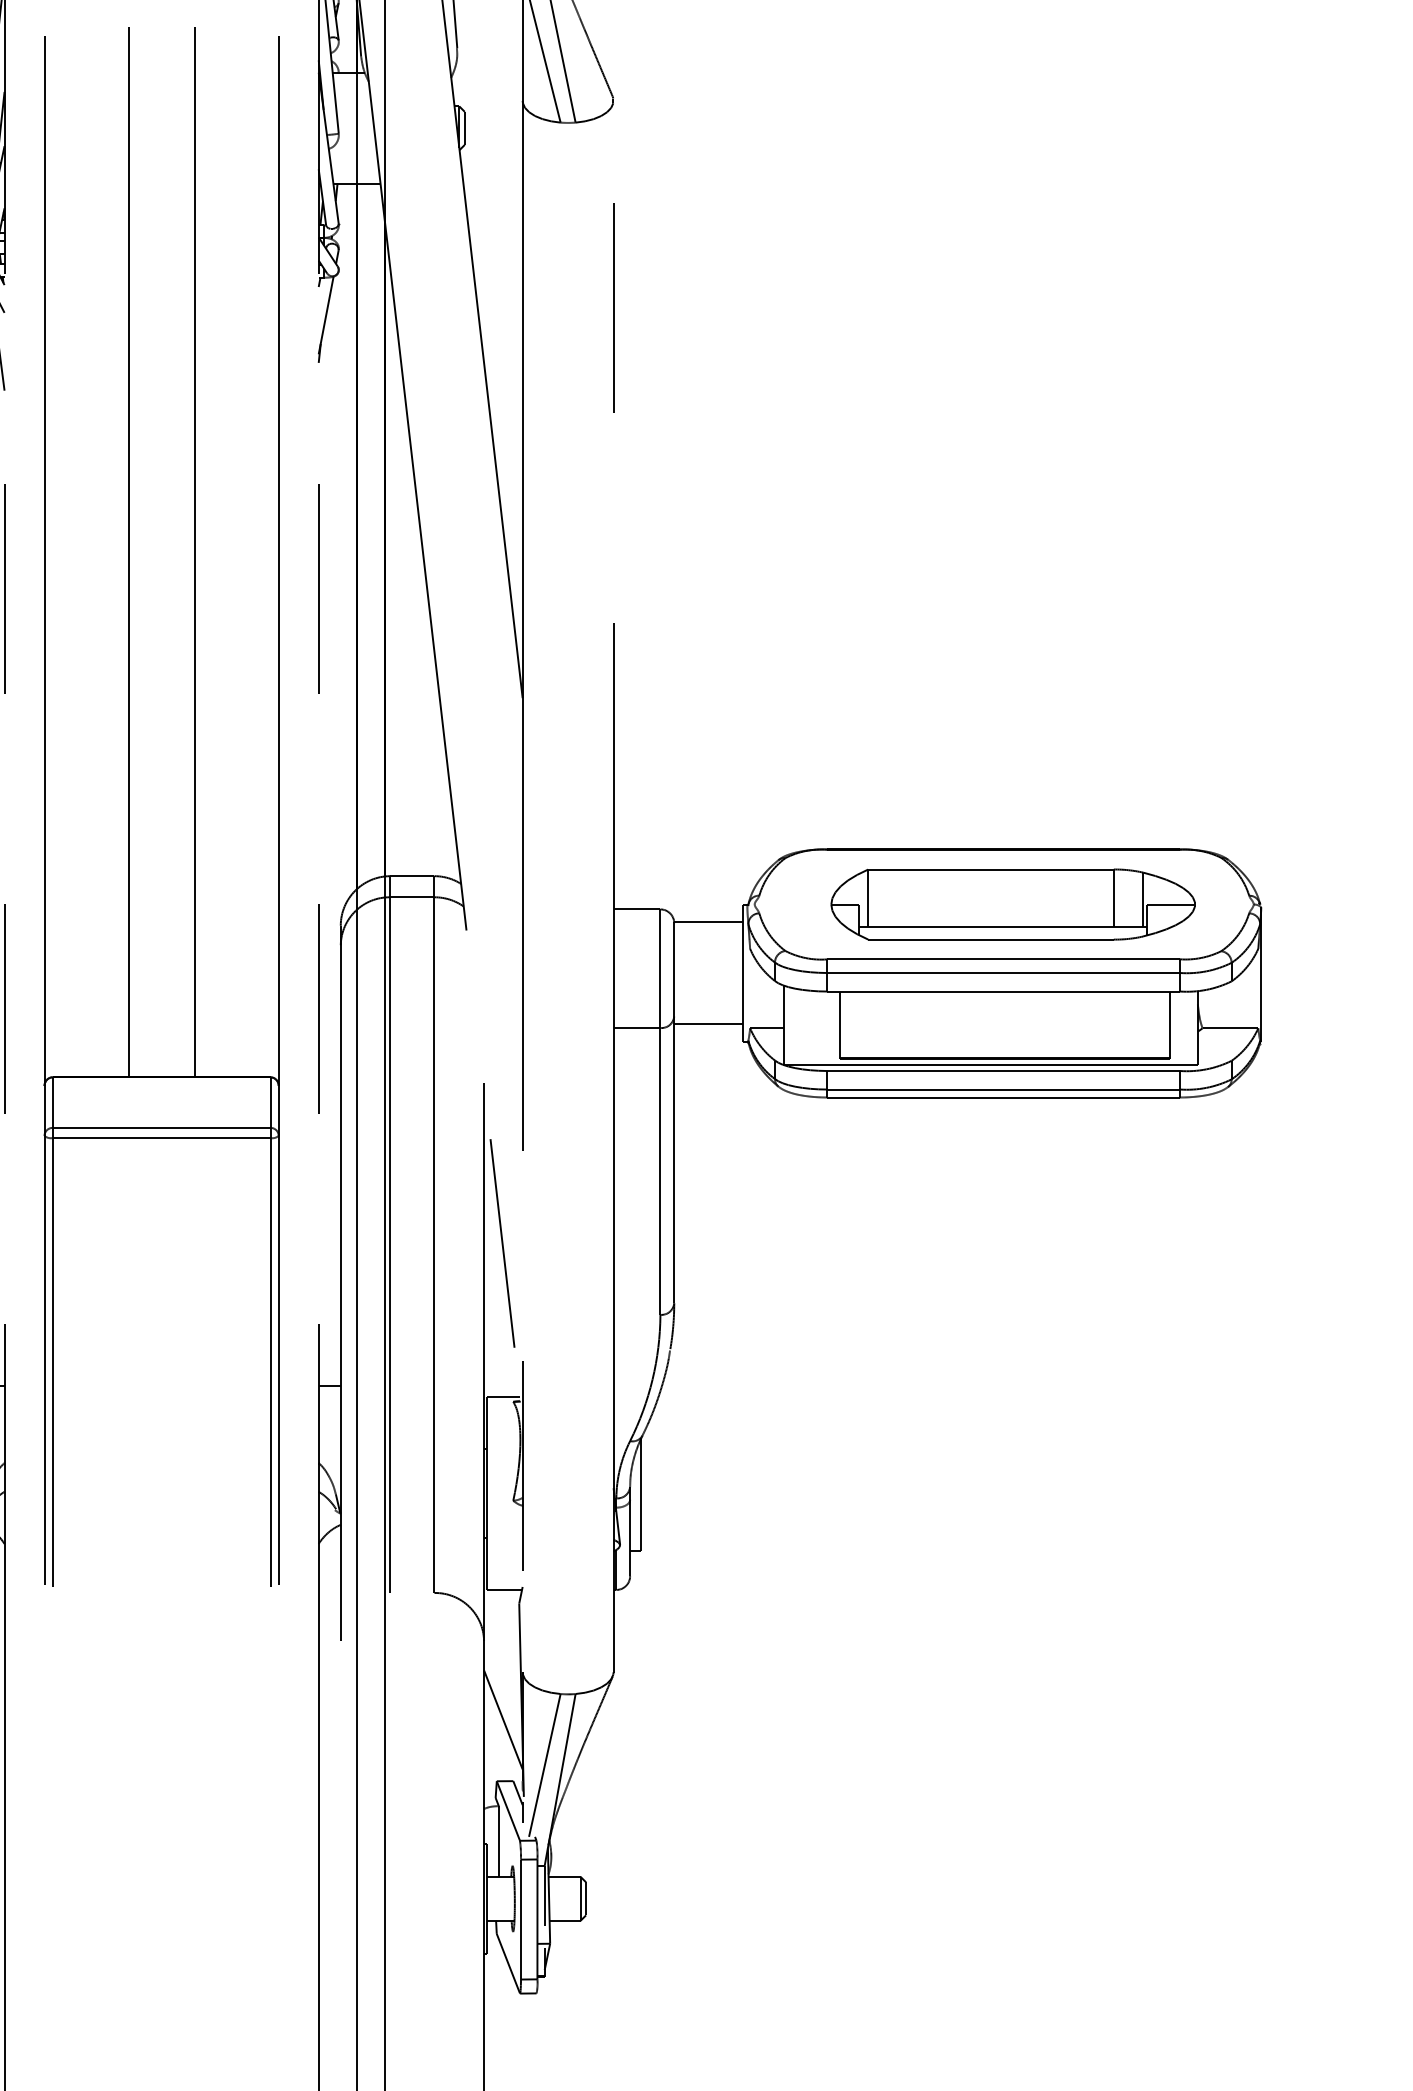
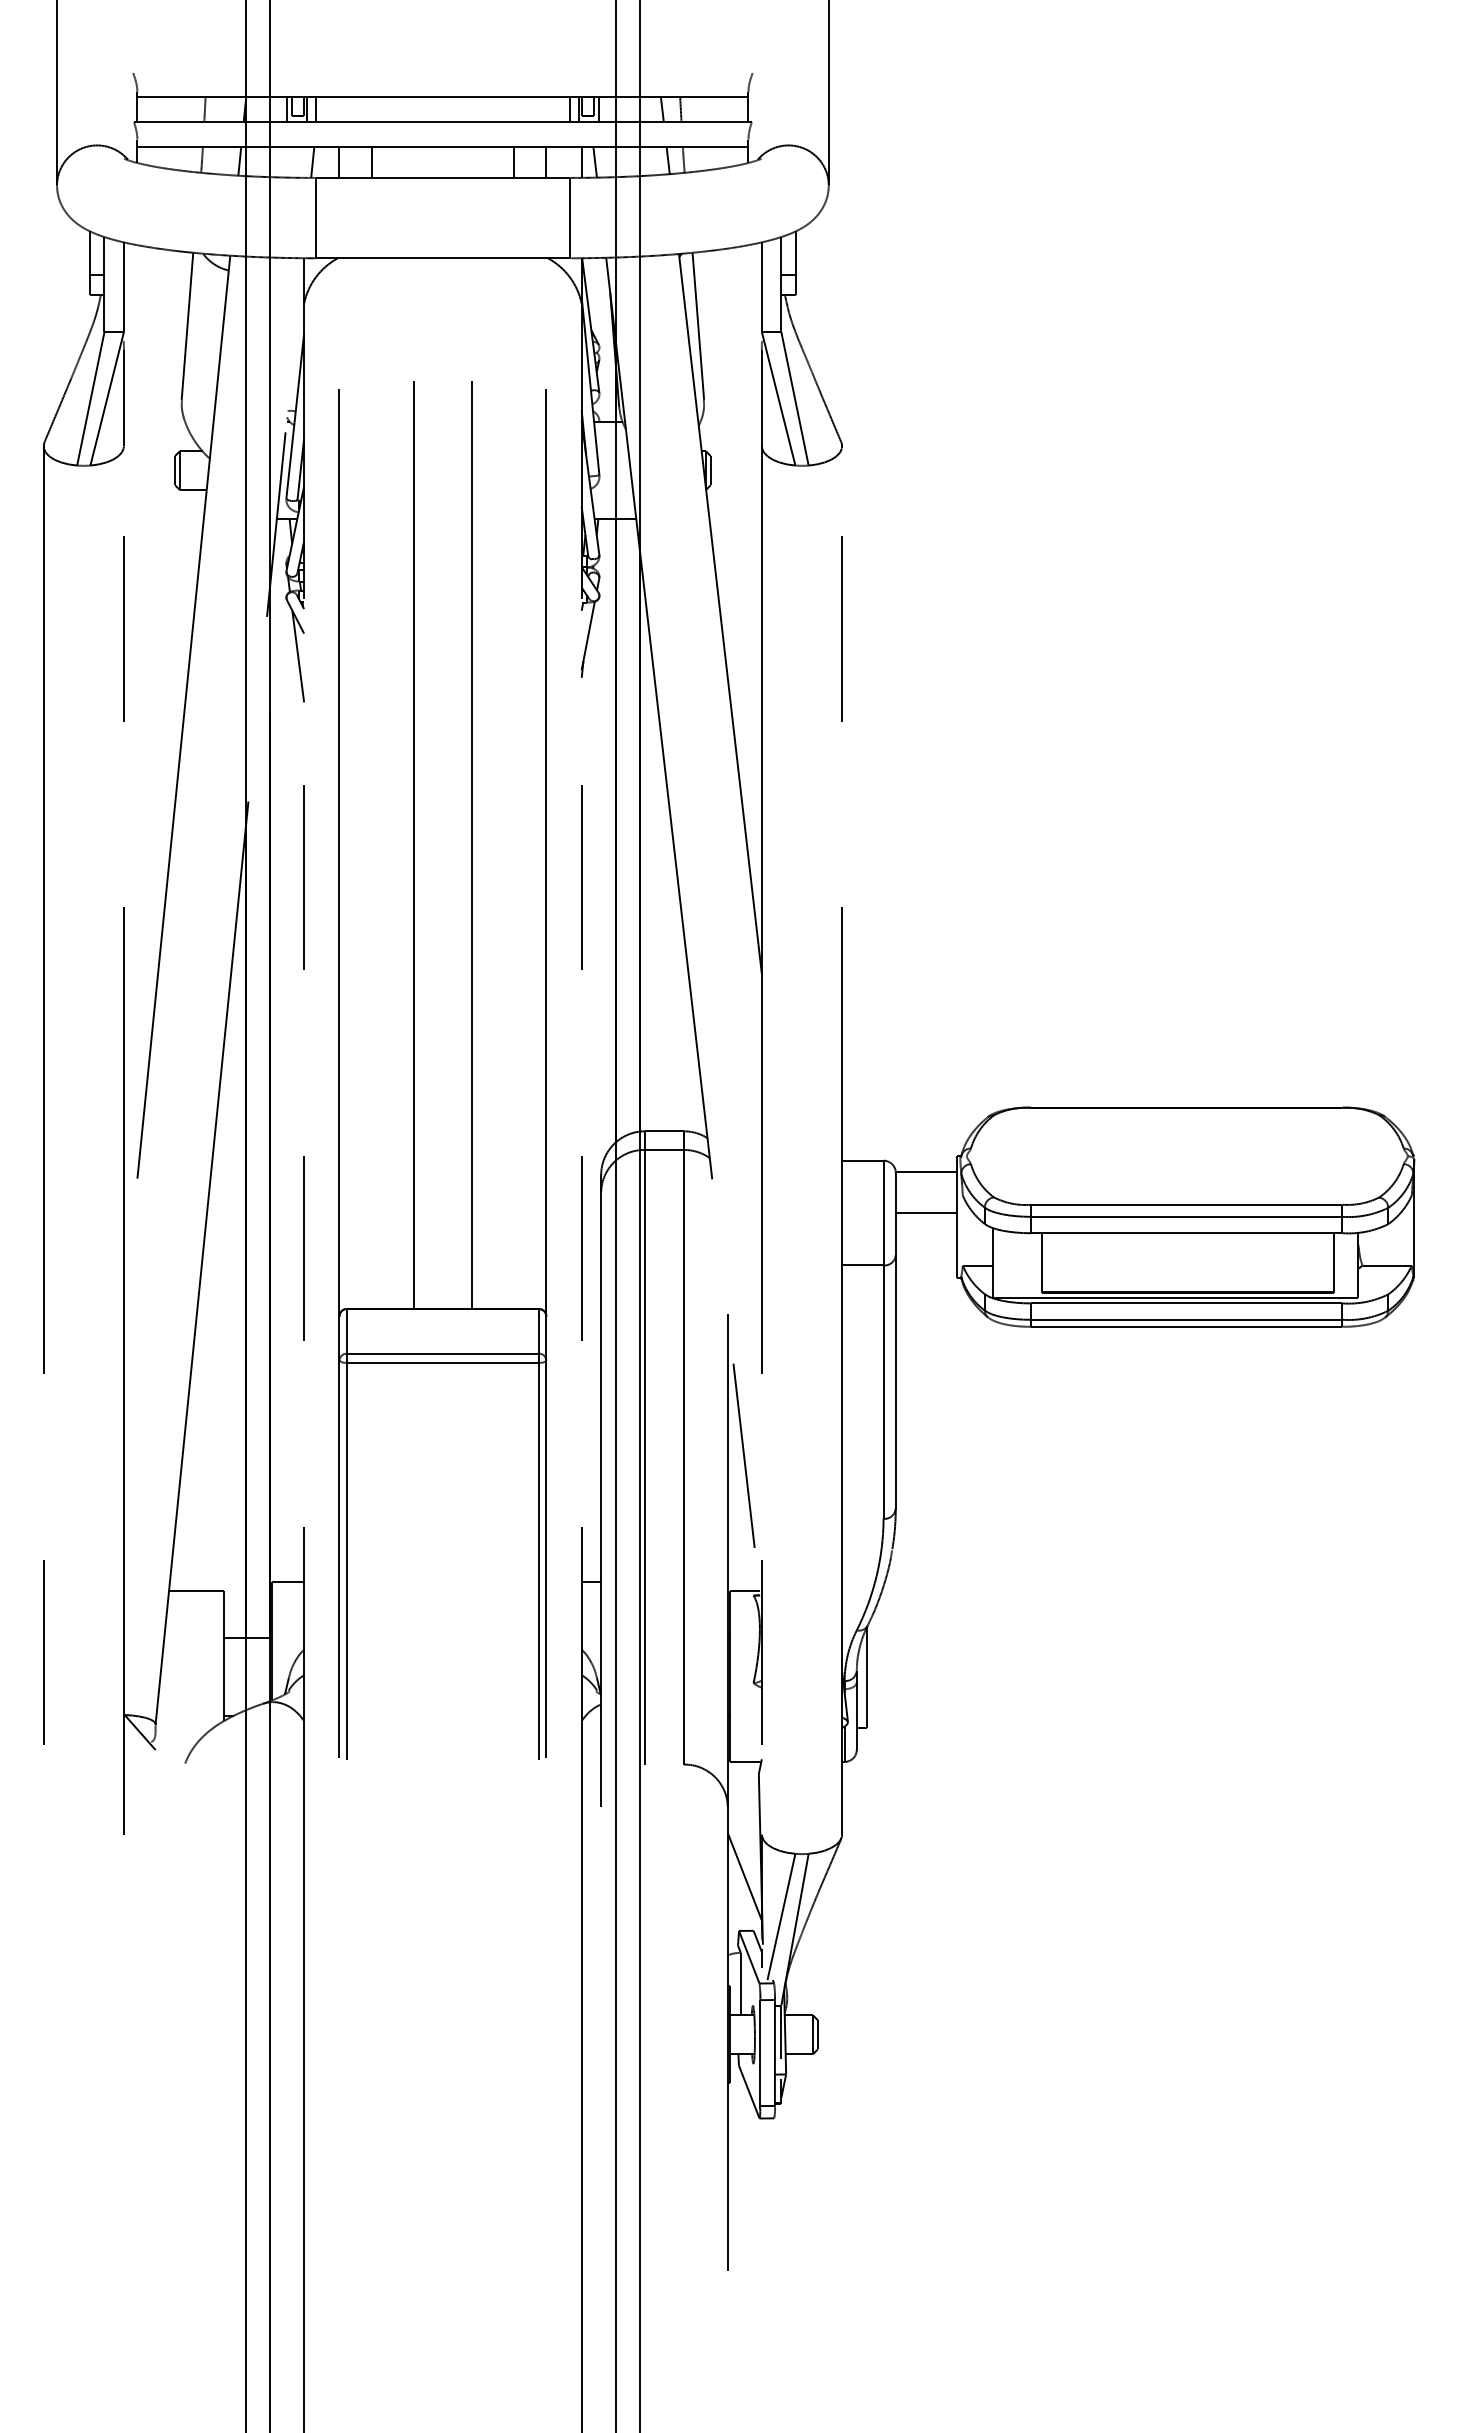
part: (1012, 904) -> (1194, 1156), removed
line: (707, 1024) -> (925, 1213), moved

